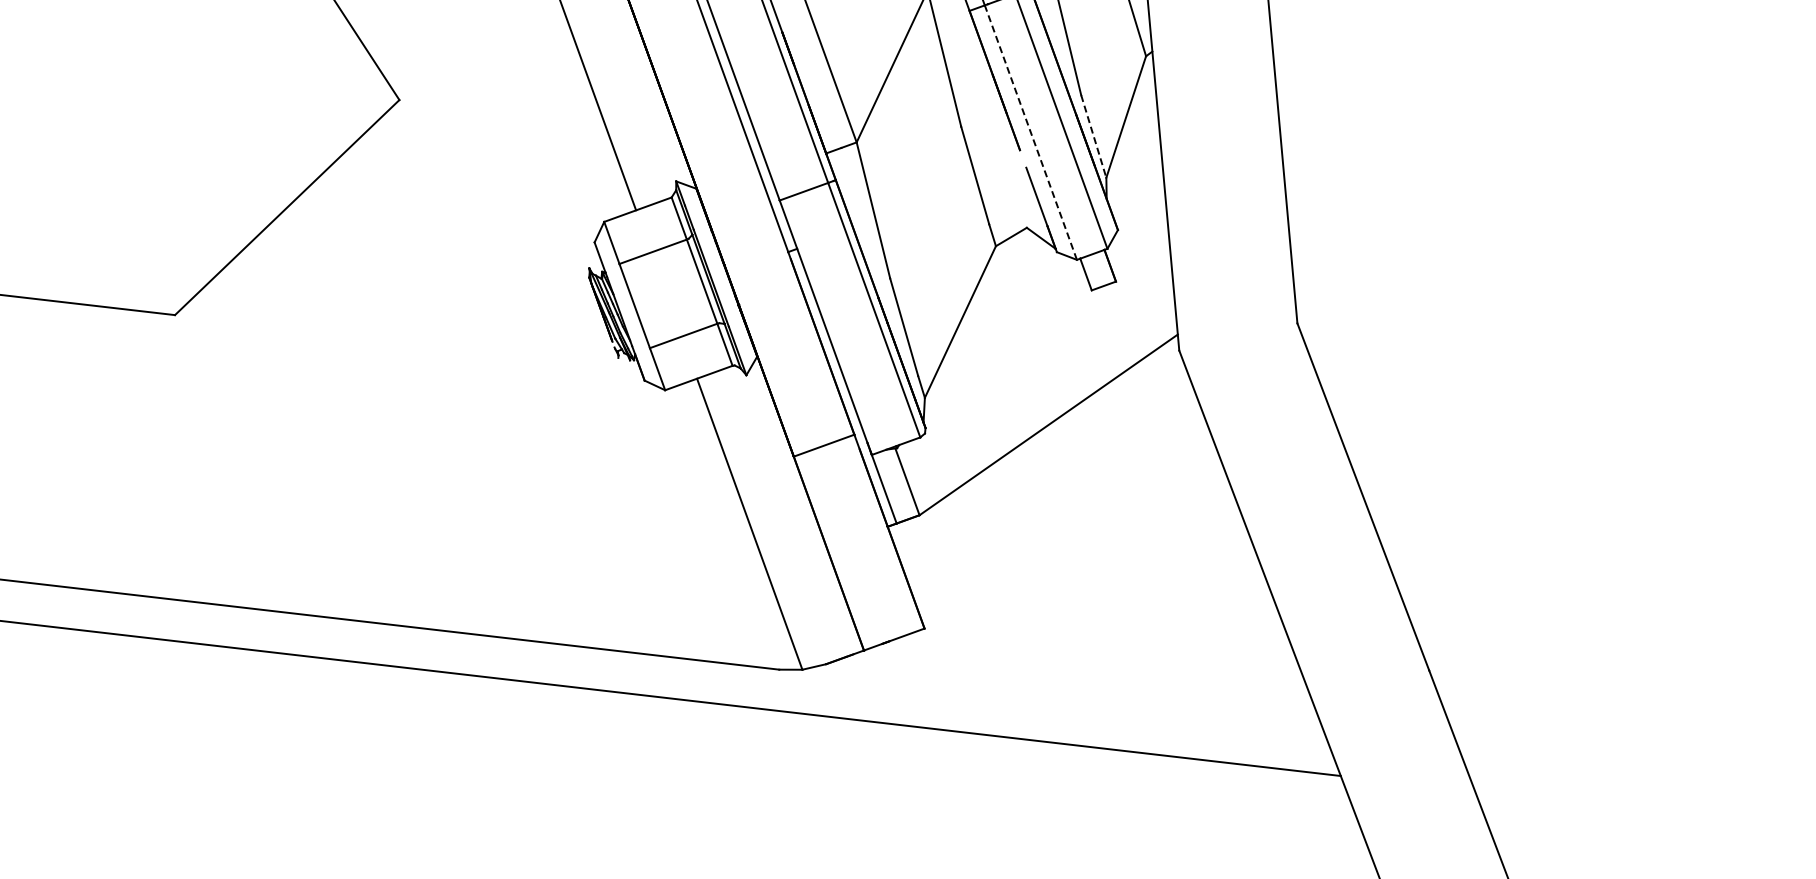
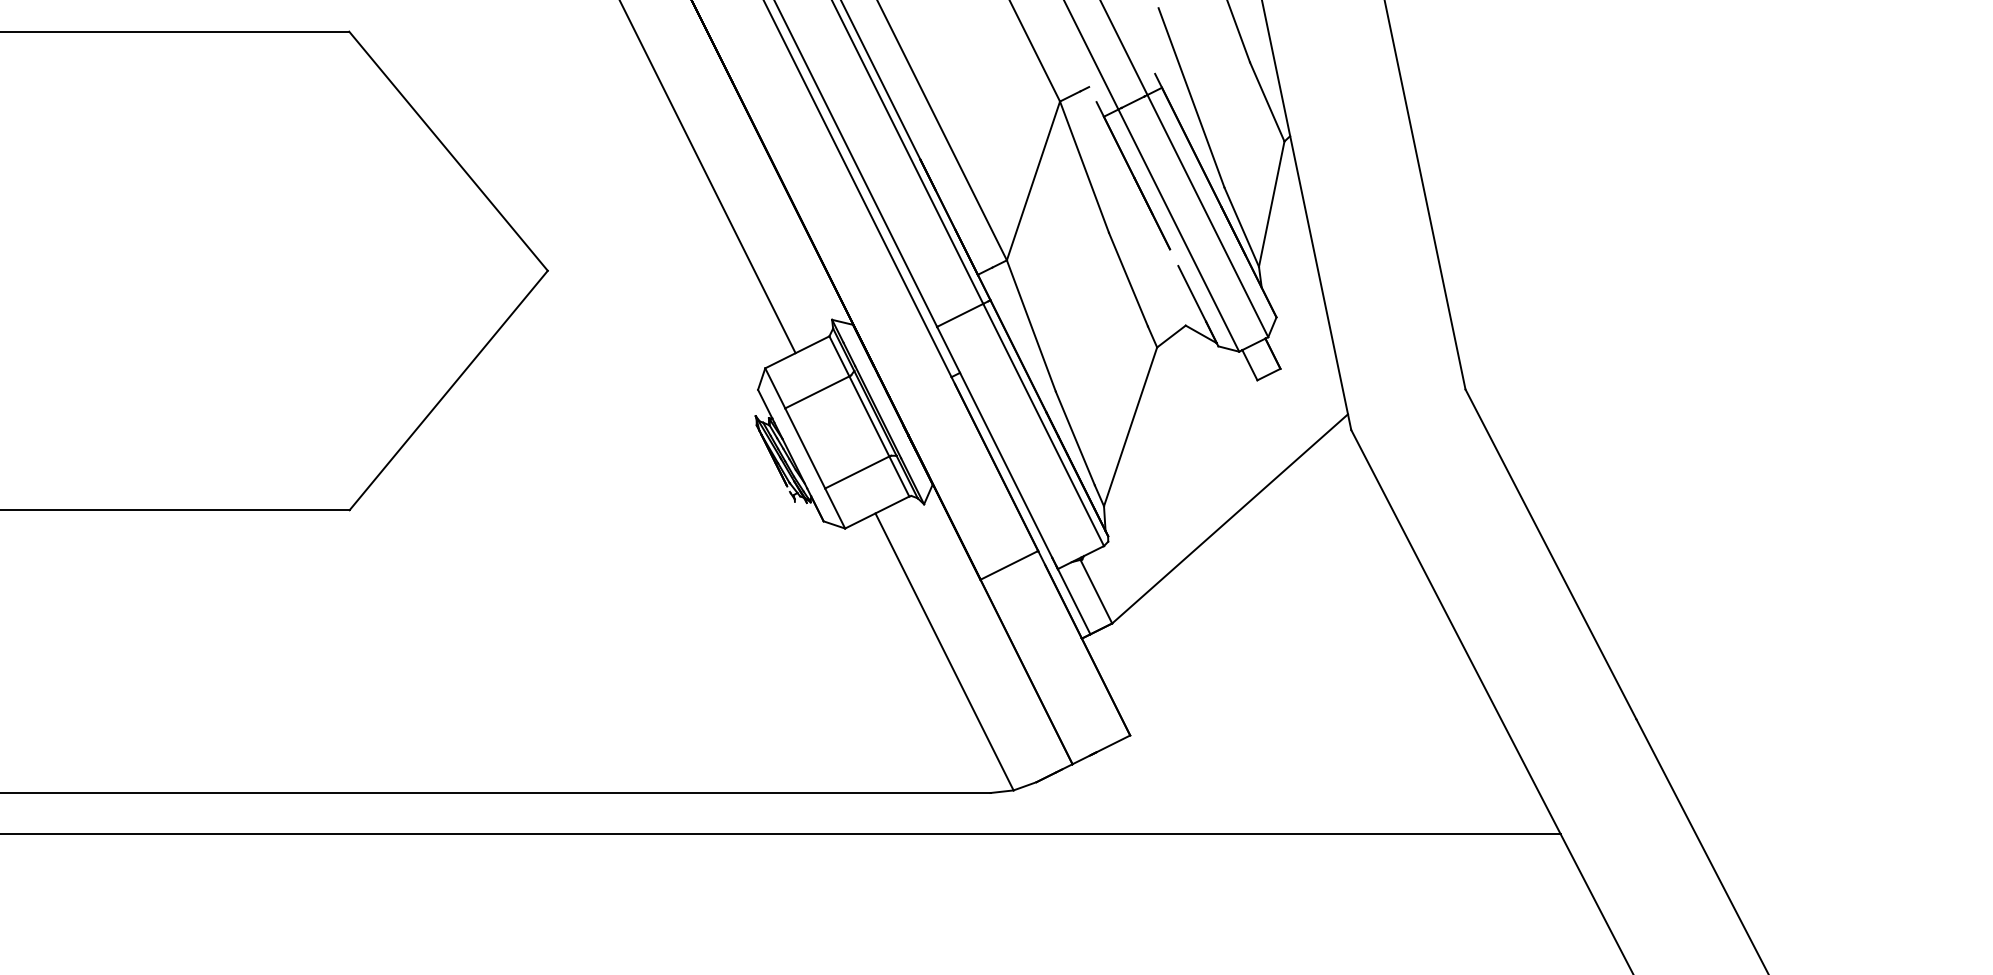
line: (1030, 132) -> (1178, 230), dashed -> solid
line: (1093, 136) -> (1241, 227), dashed -> solid

